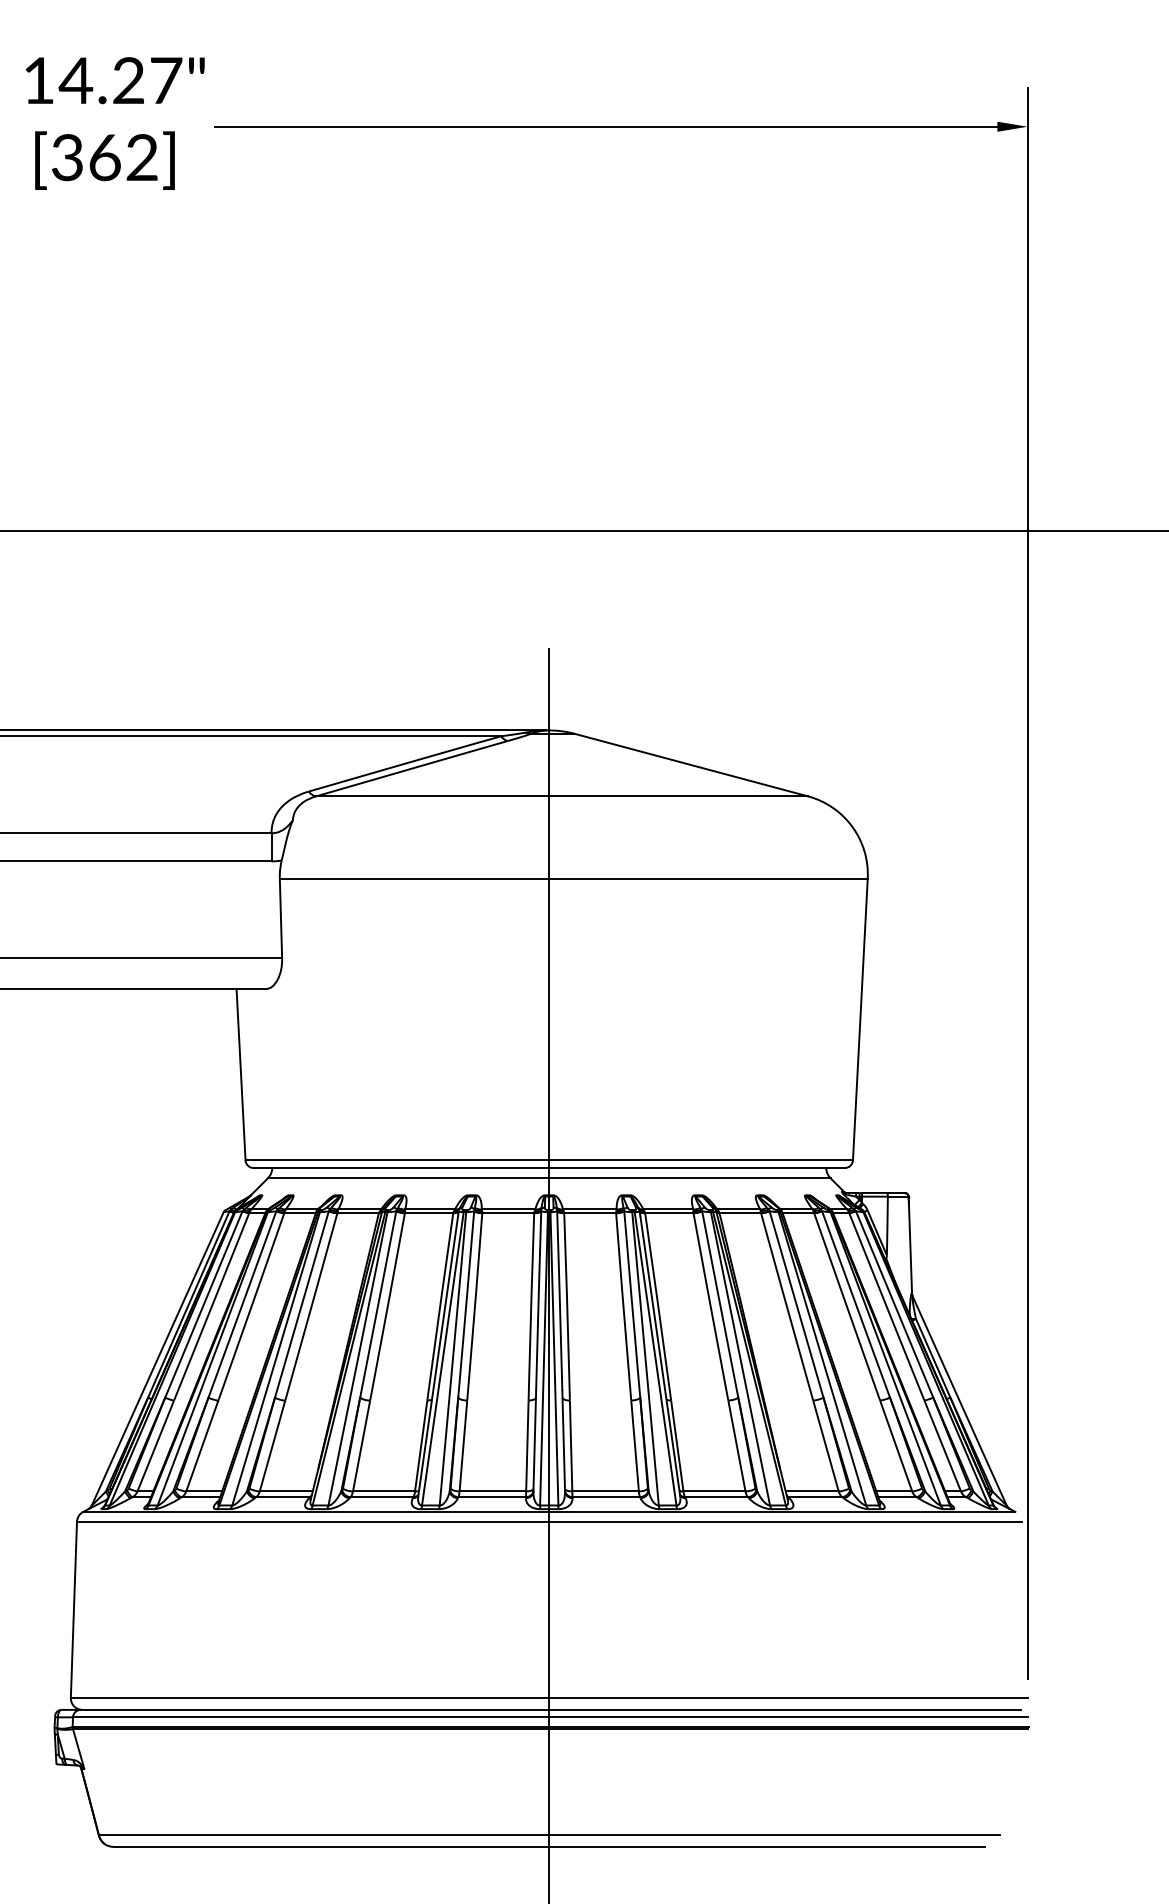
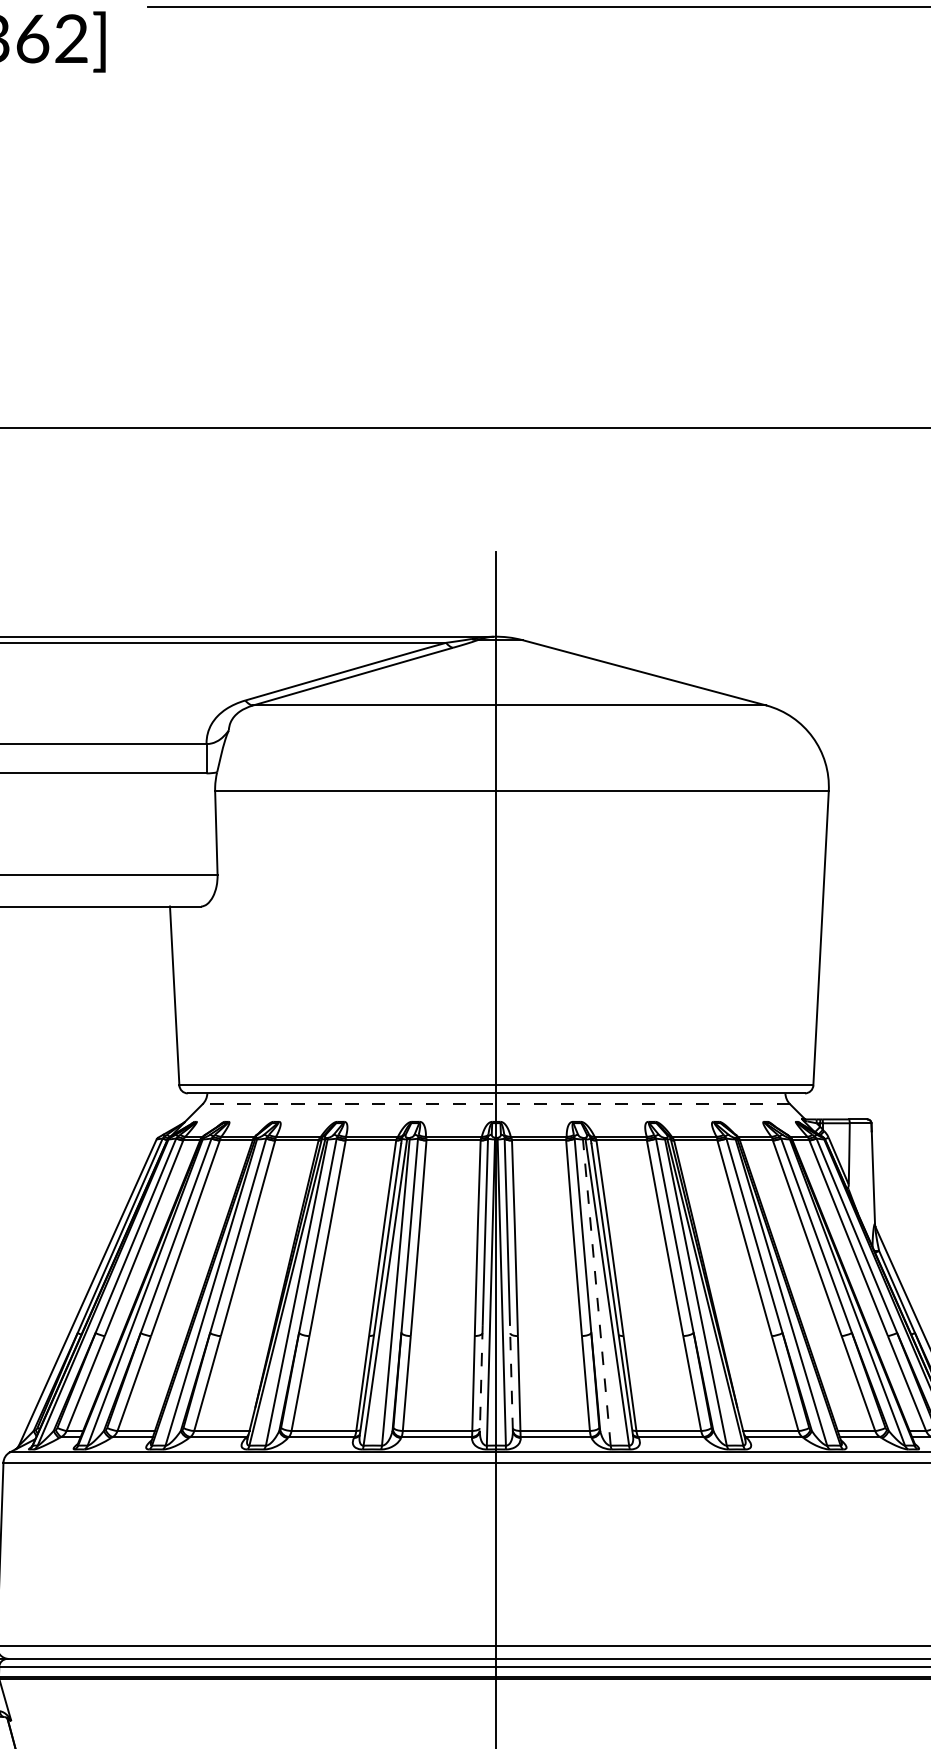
line: (548, 1178) -> (495, 1104), solid -> dashed
line: (645, 1358) -> (596, 1292), solid -> dashed
line: (563, 1440) -> (511, 1377), solid -> dashed
line: (534, 1441) -> (480, 1378), solid -> dashed

